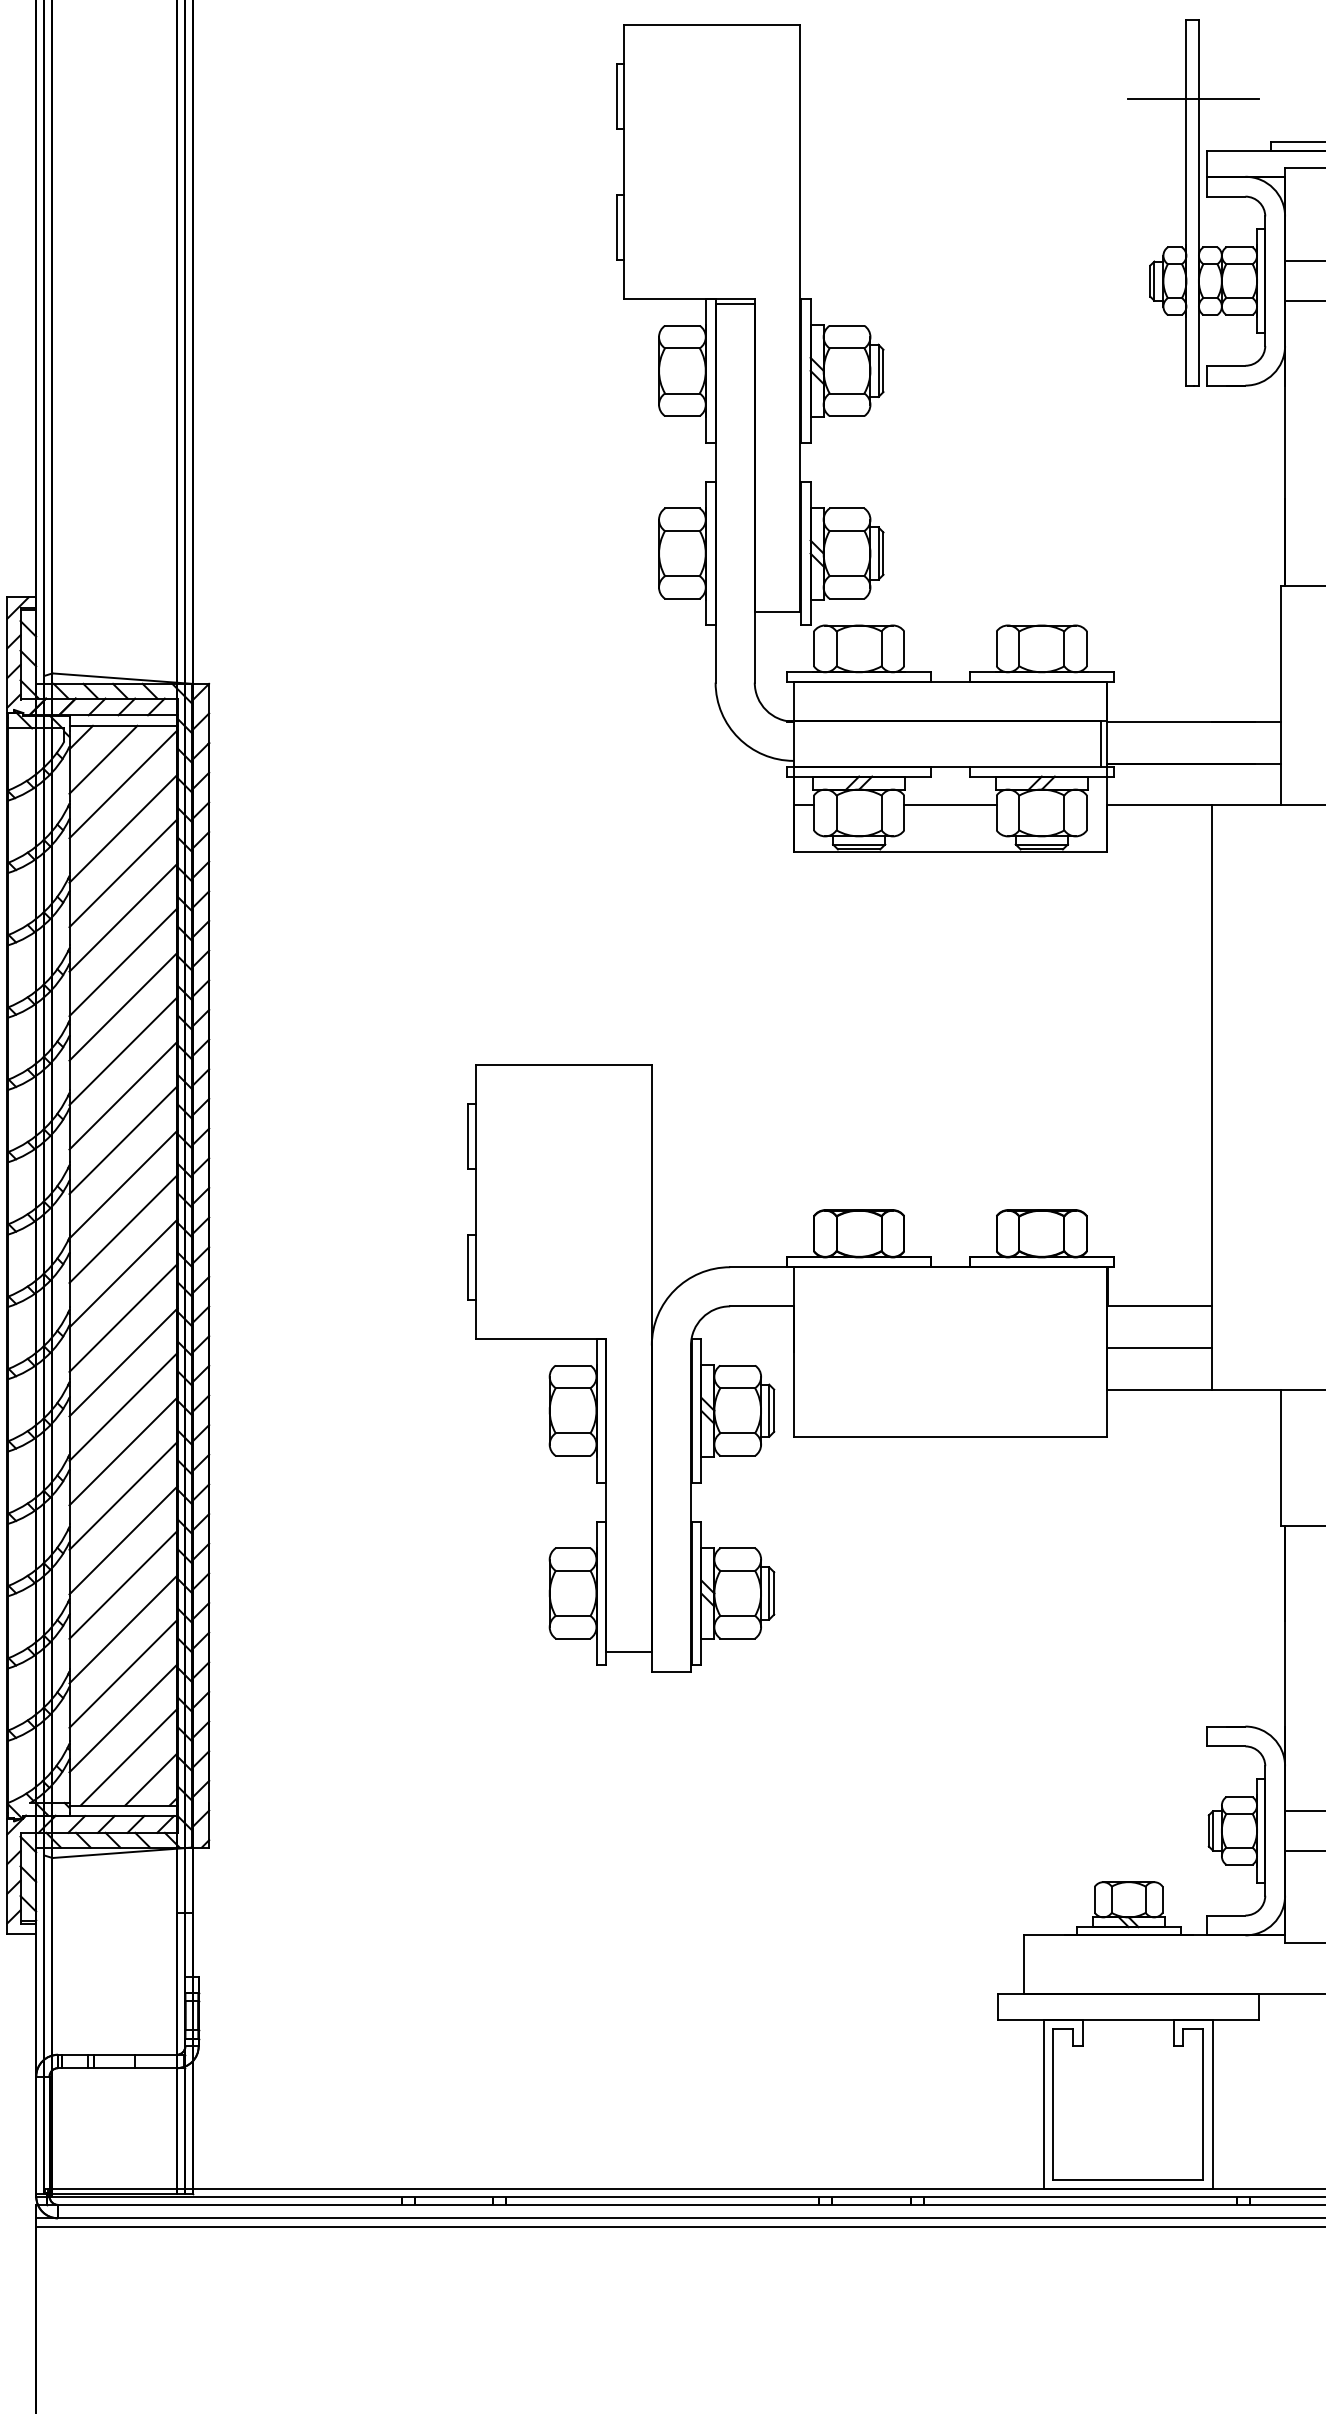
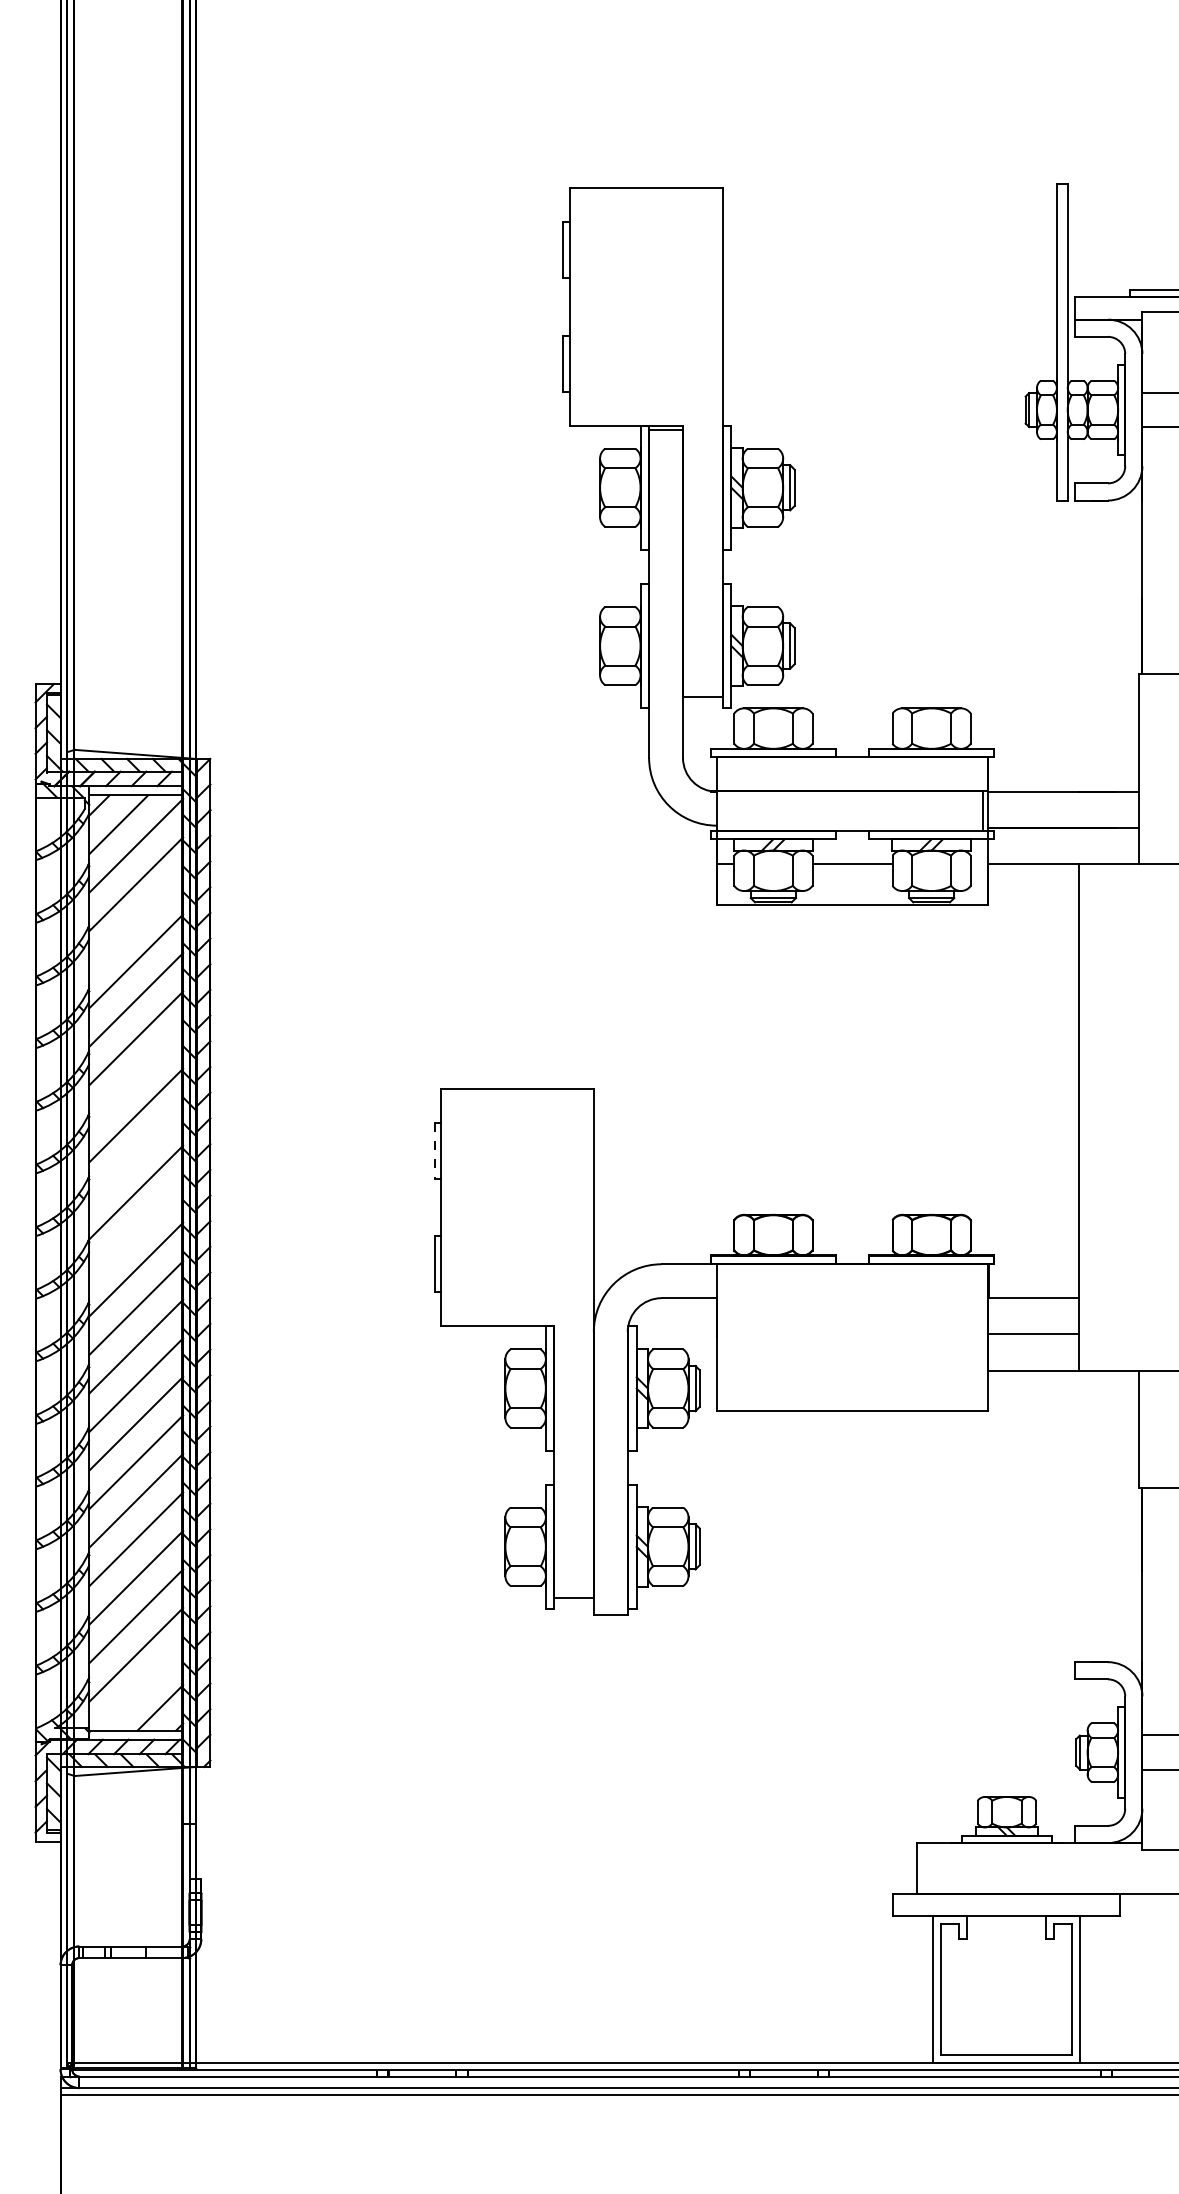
line: (1192, 98) -> (1062, 251), removed
line: (123, 872) -> (136, 922), removed
line: (123, 1050) -> (136, 1076), removed
line: (467, 1137) -> (434, 1151), solid -> dashed
line: (123, 1139) -> (136, 1153), removed
line: (123, 1228) -> (136, 1230), removed
line: (129, 1756) -> (141, 1688), removed

